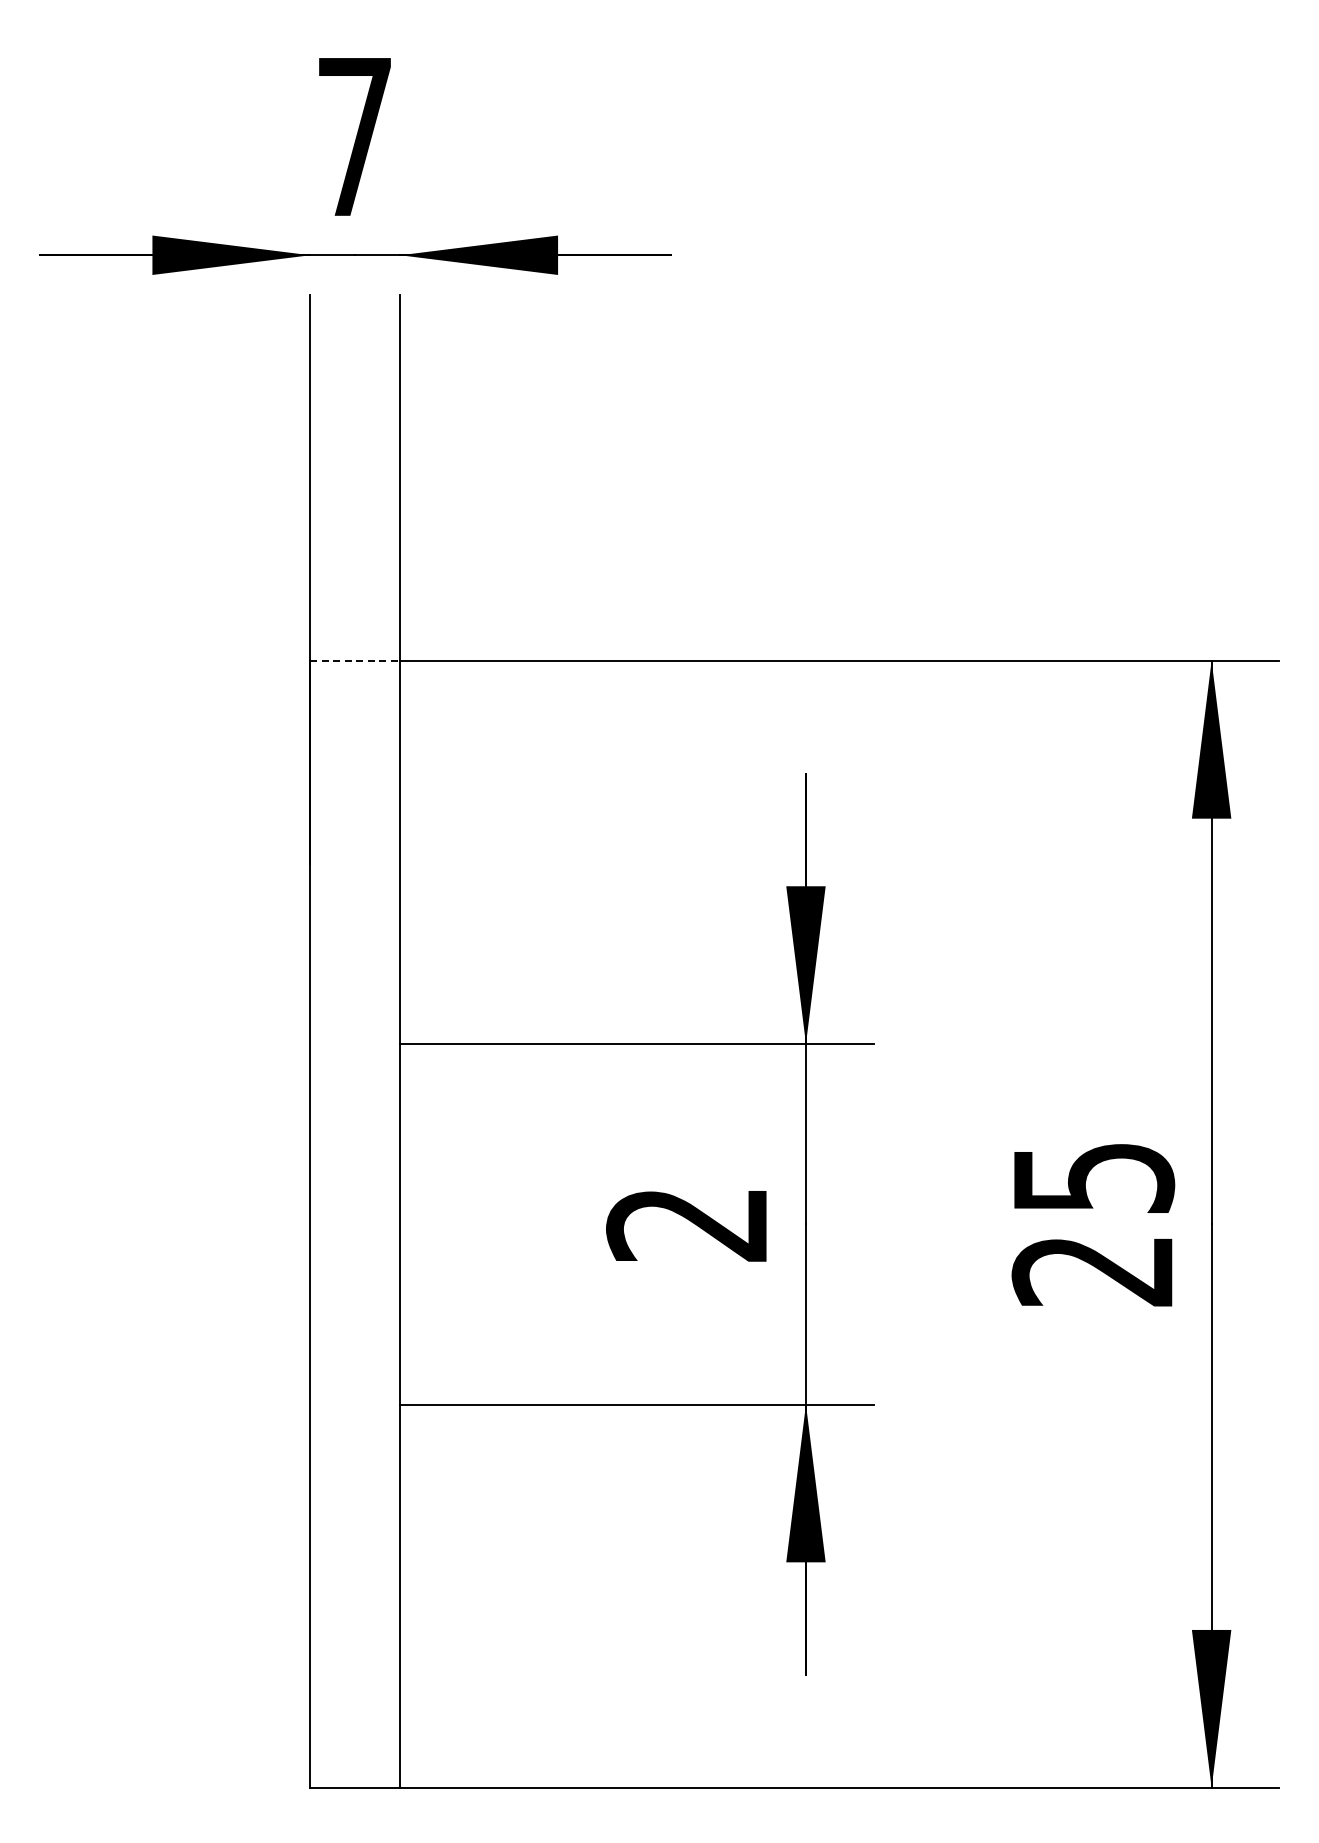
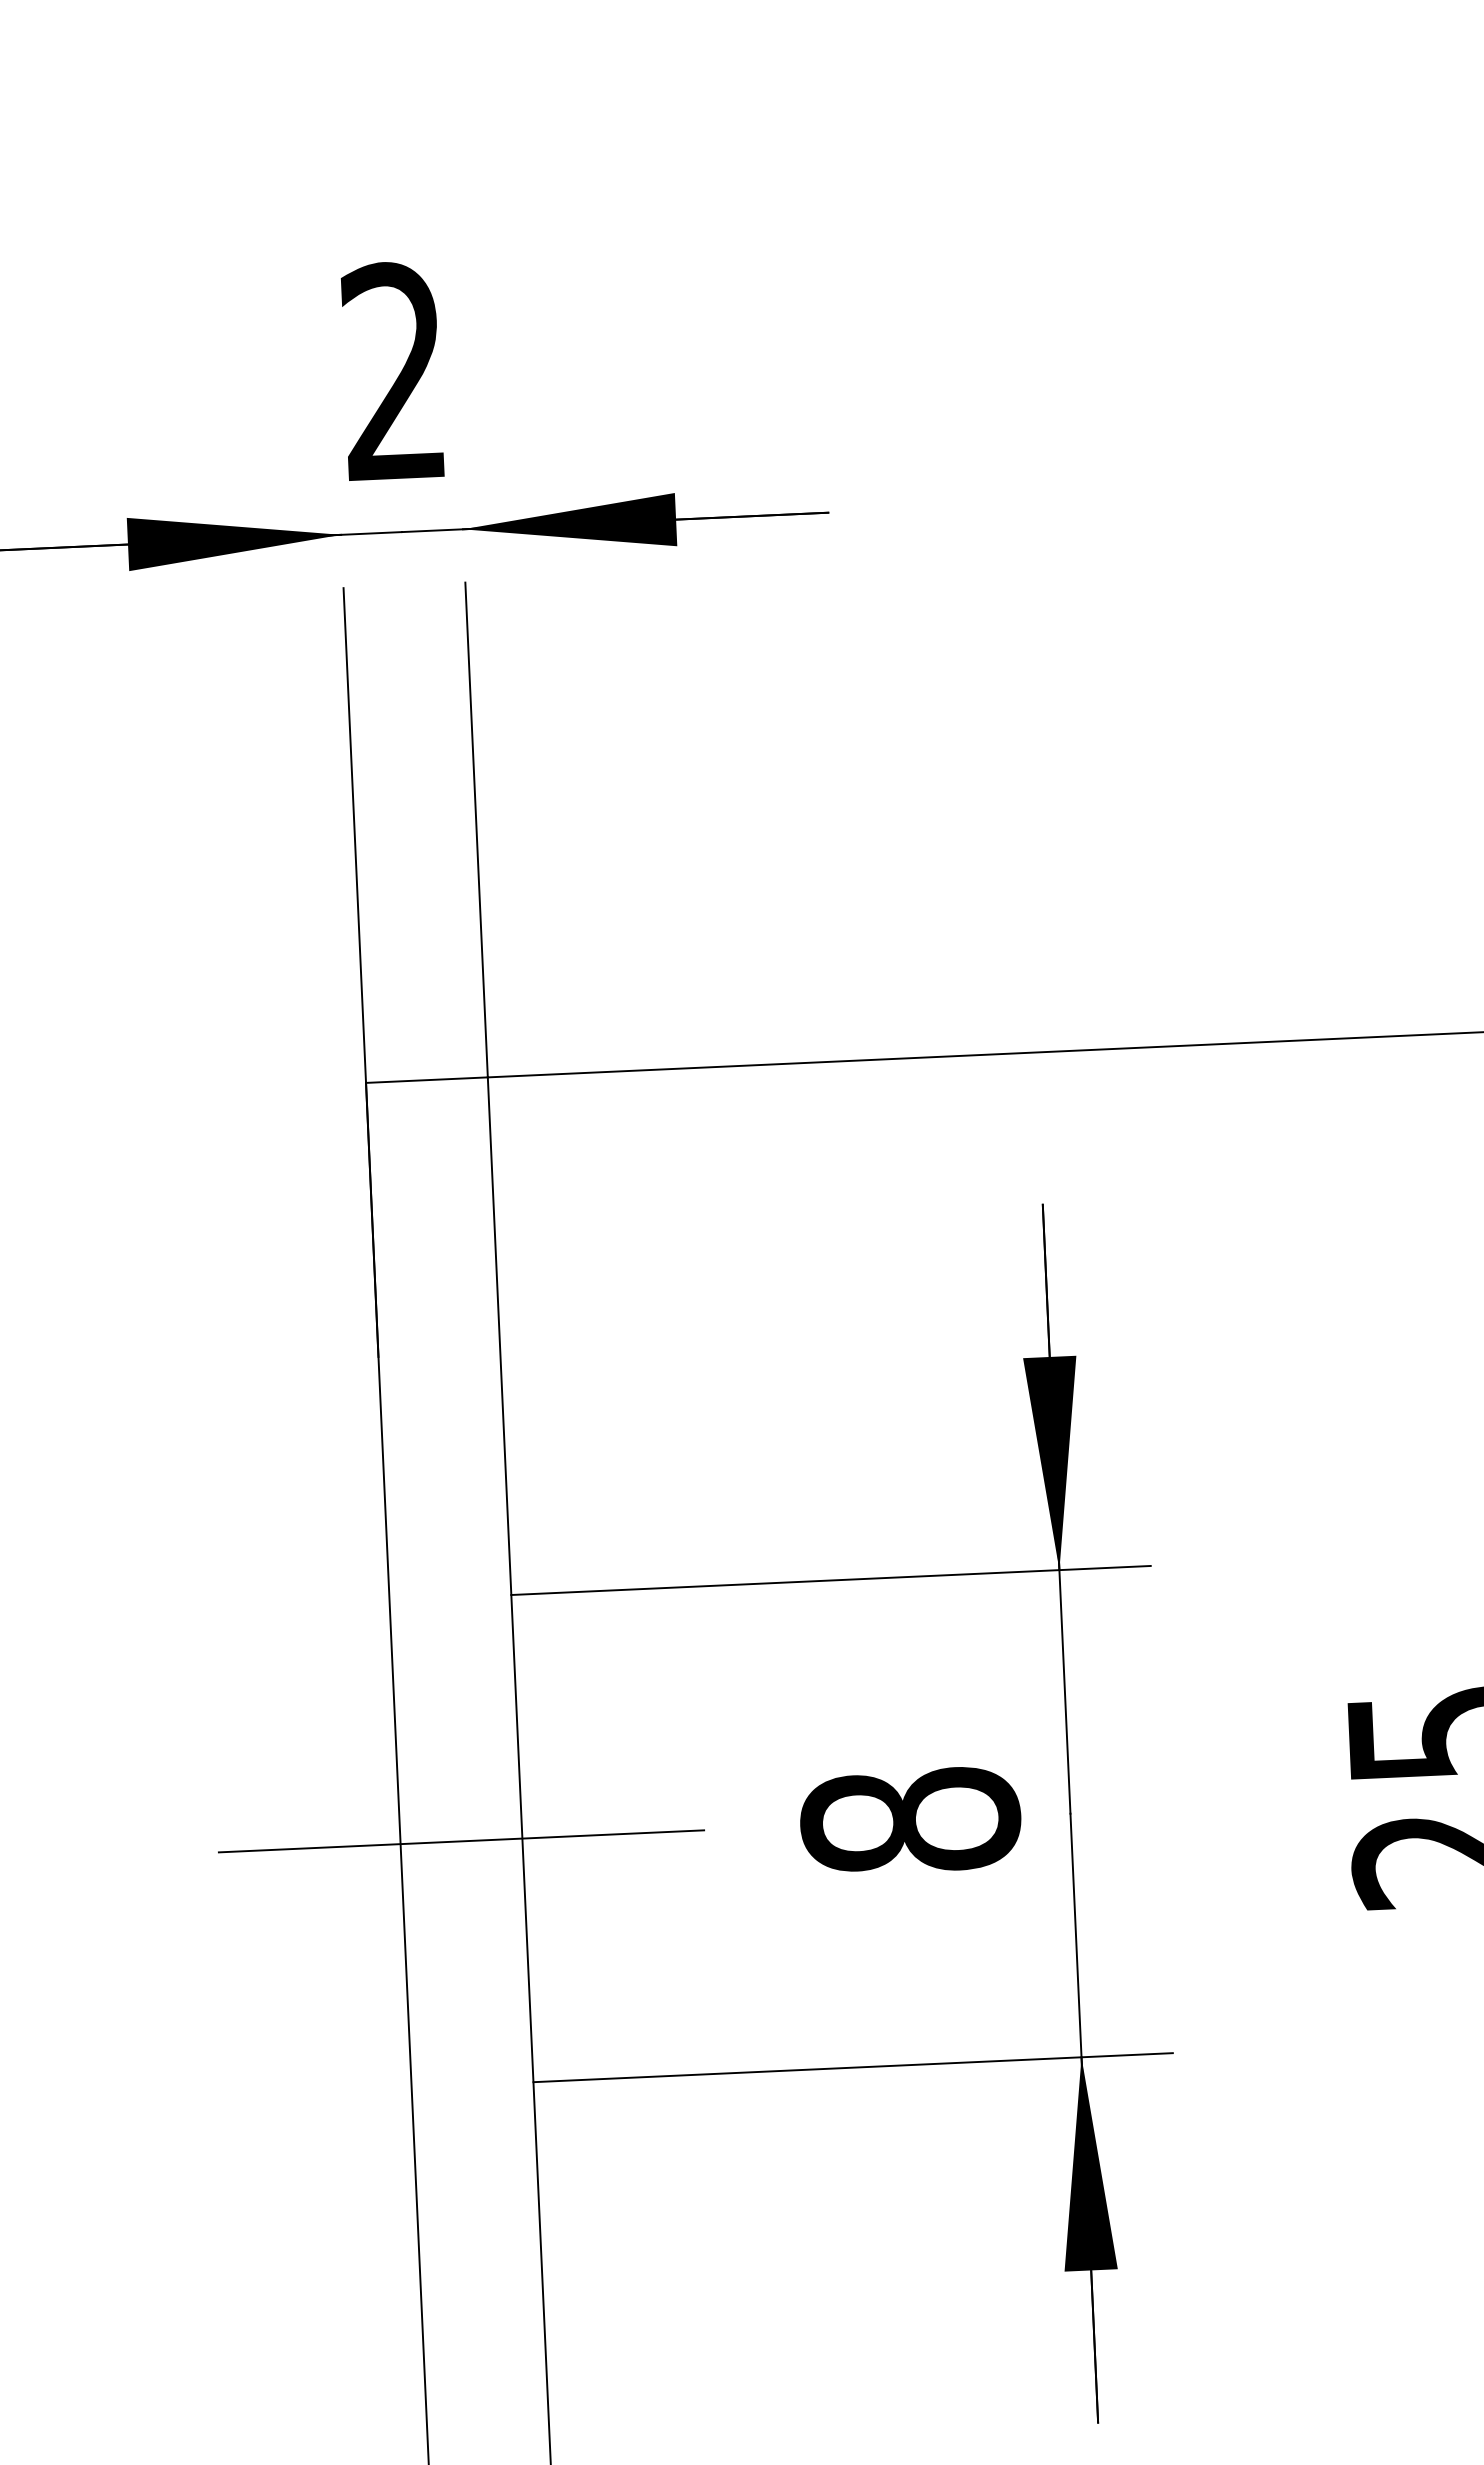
text: (353, 135) -> (392, 370), 7 -> 2
line: (355, 660) -> (427, 1079), dashed -> solid
line: (354, 1224) -> (460, 1841), added
text: (687, 1224) -> (910, 1821), 2 -> 8

